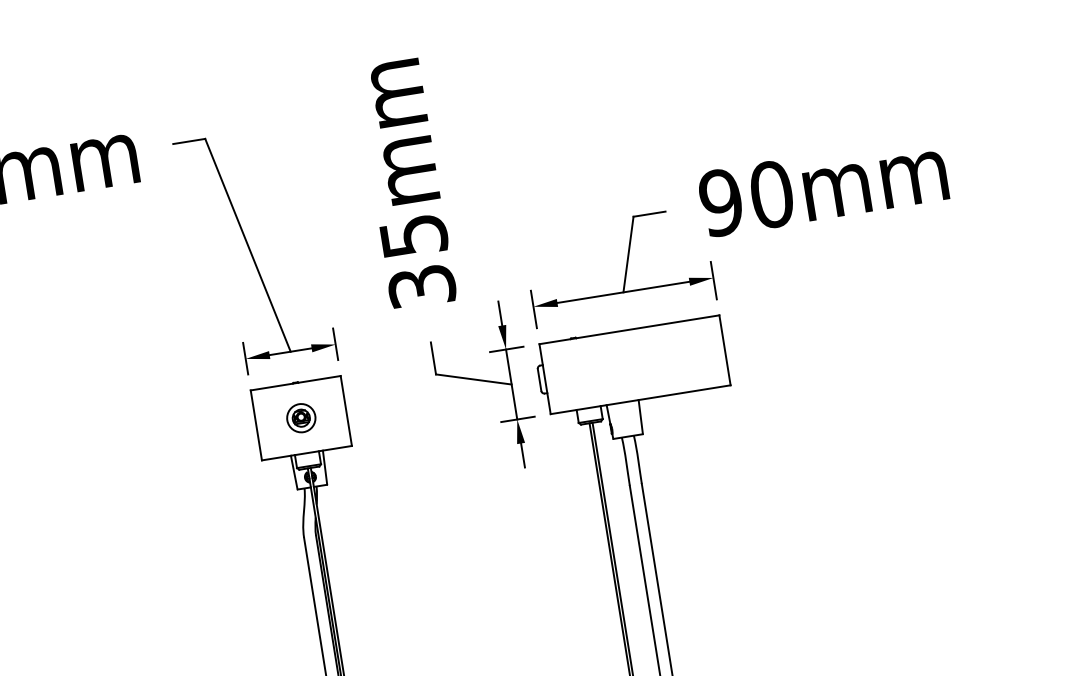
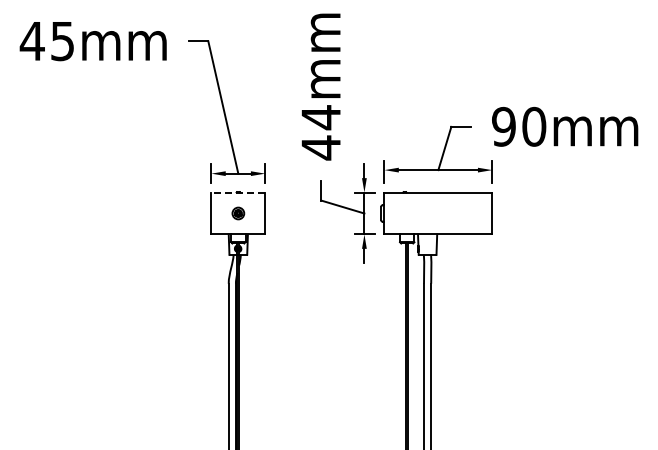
text: (418, 260) -> (321, 132), 35mm -> 44mm
line: (296, 383) -> (238, 192), solid -> dashed
part: (301, 418) -> (238, 213), size x0.7

